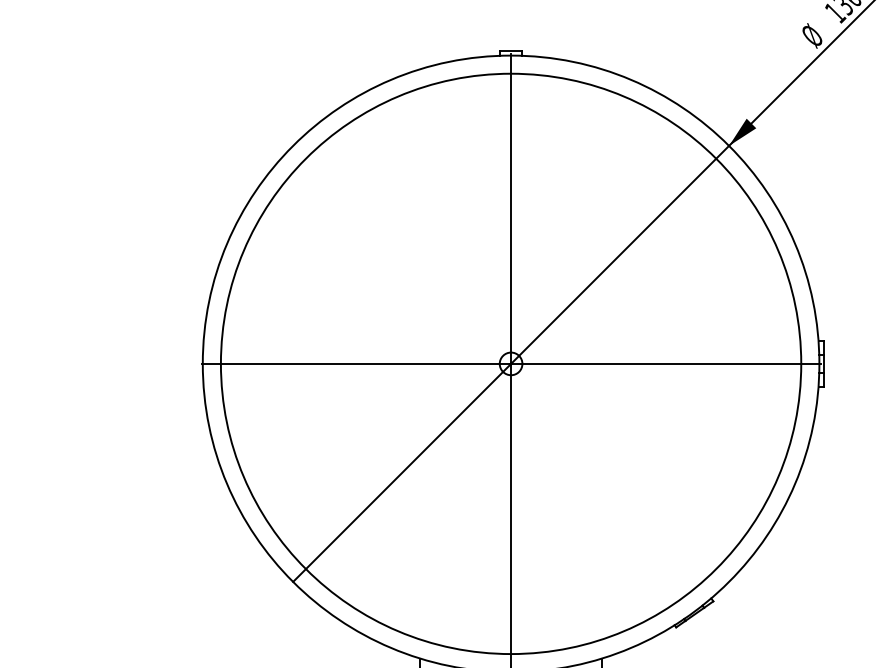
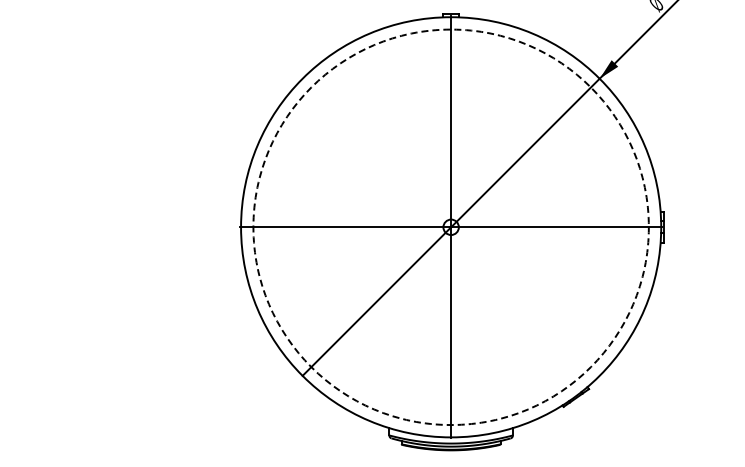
circle: (510, 364) -> (450, 227), solid -> dashed

